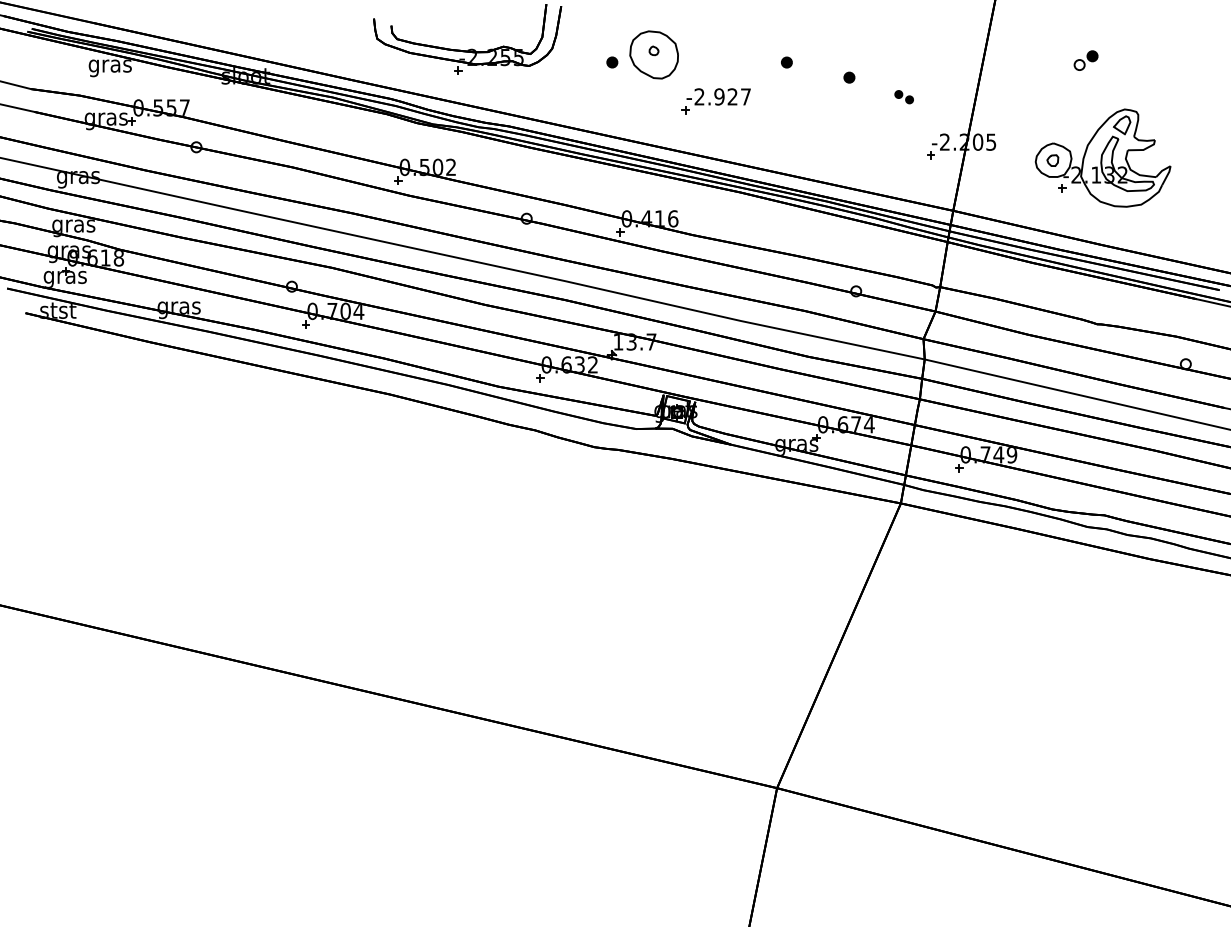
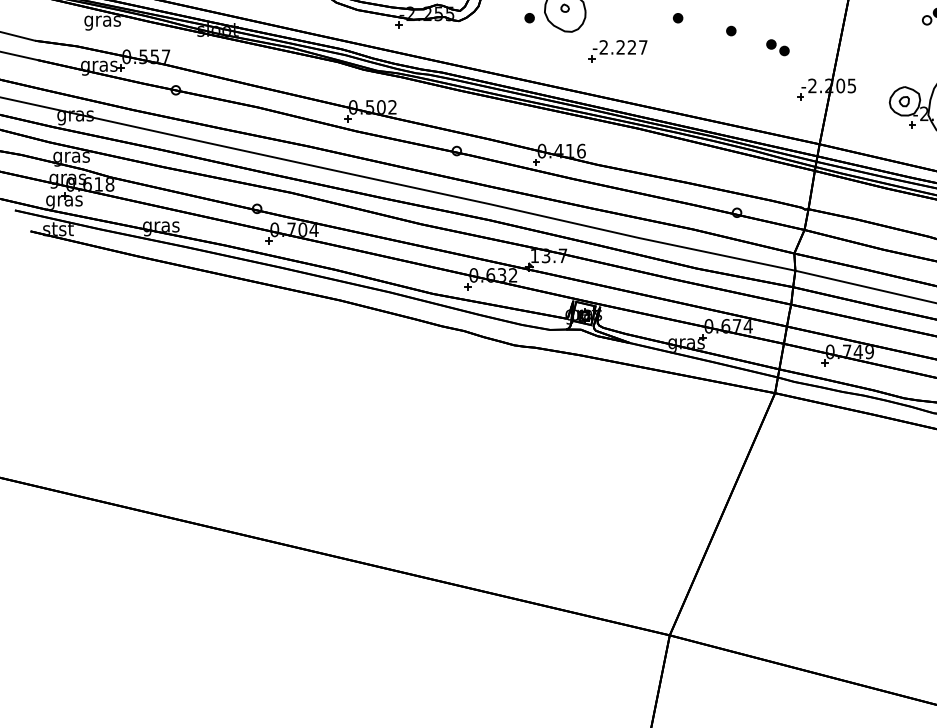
text: (719, 96) -> (620, 47), -2.927 -> -2.227
part: (903, 96) -> (777, 47), size x1.43

